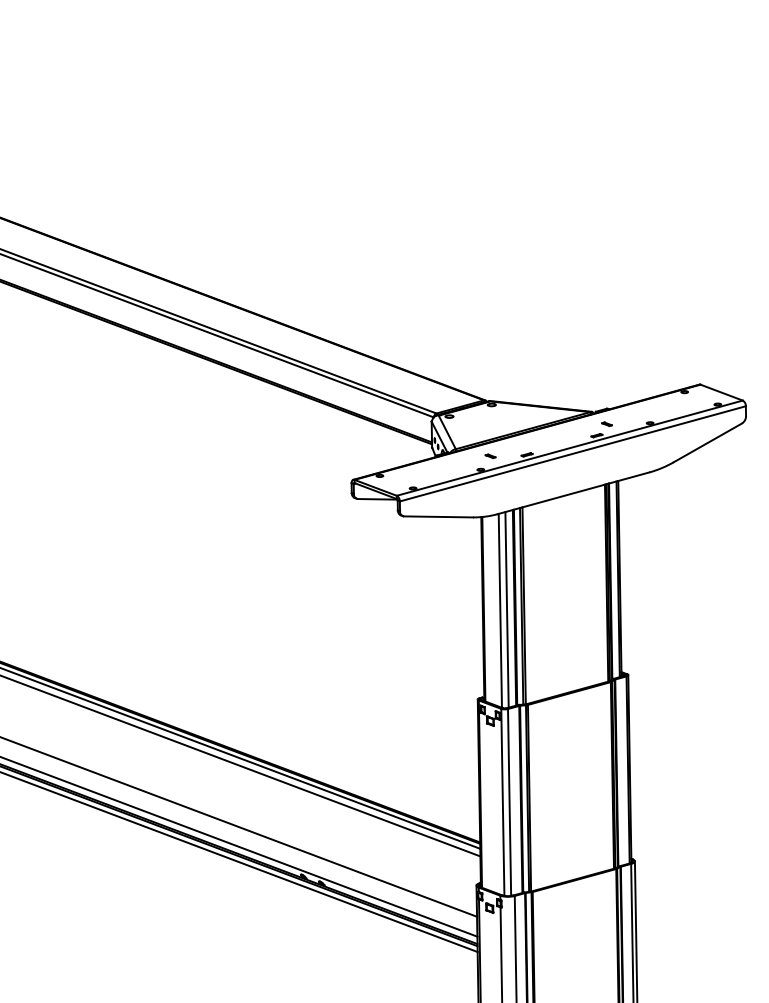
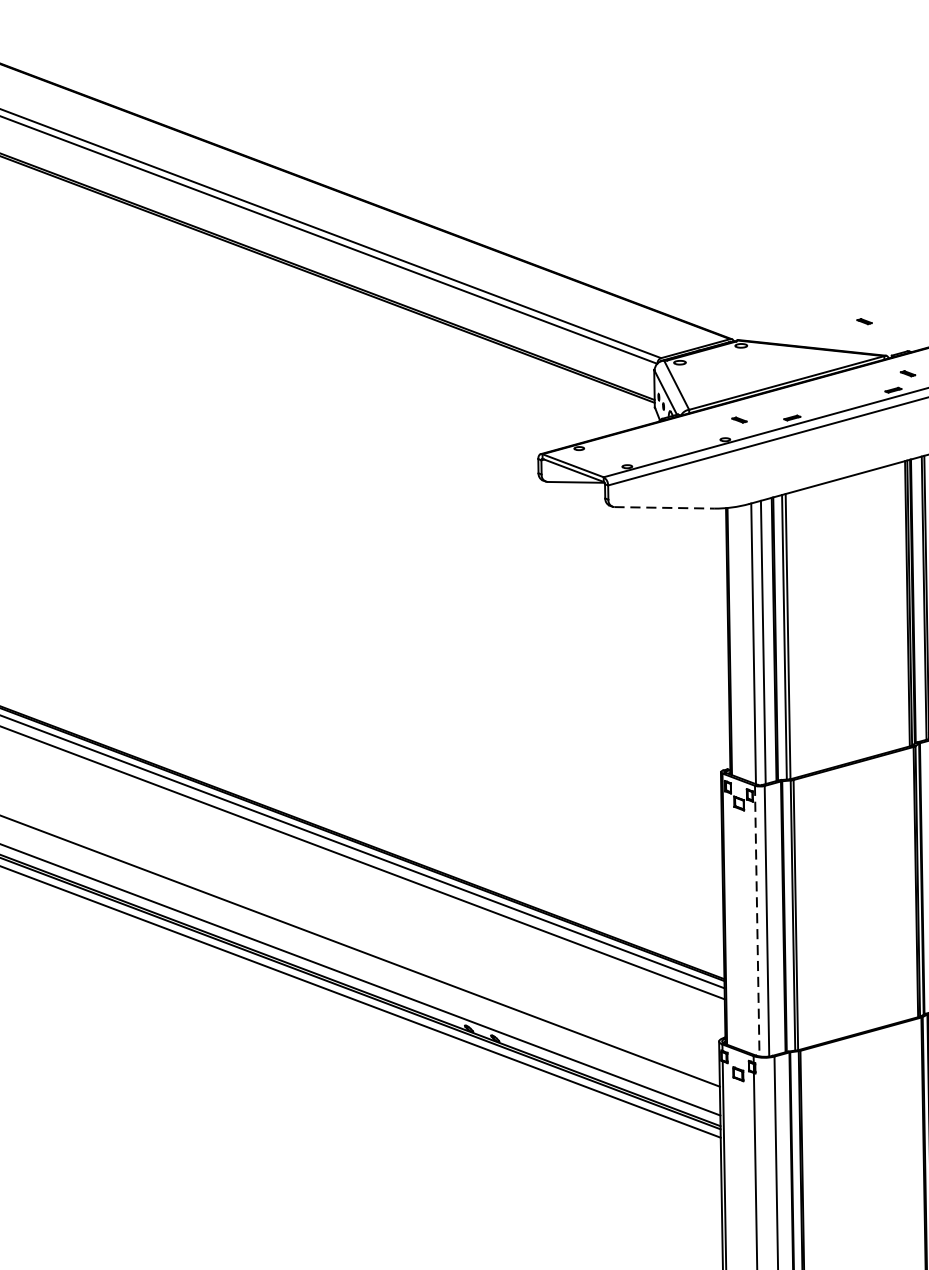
part: (576, 387) -> (863, 320), added
line: (439, 516) -> (665, 507), solid -> dashed
line: (502, 802) -> (756, 921), solid -> dashed

